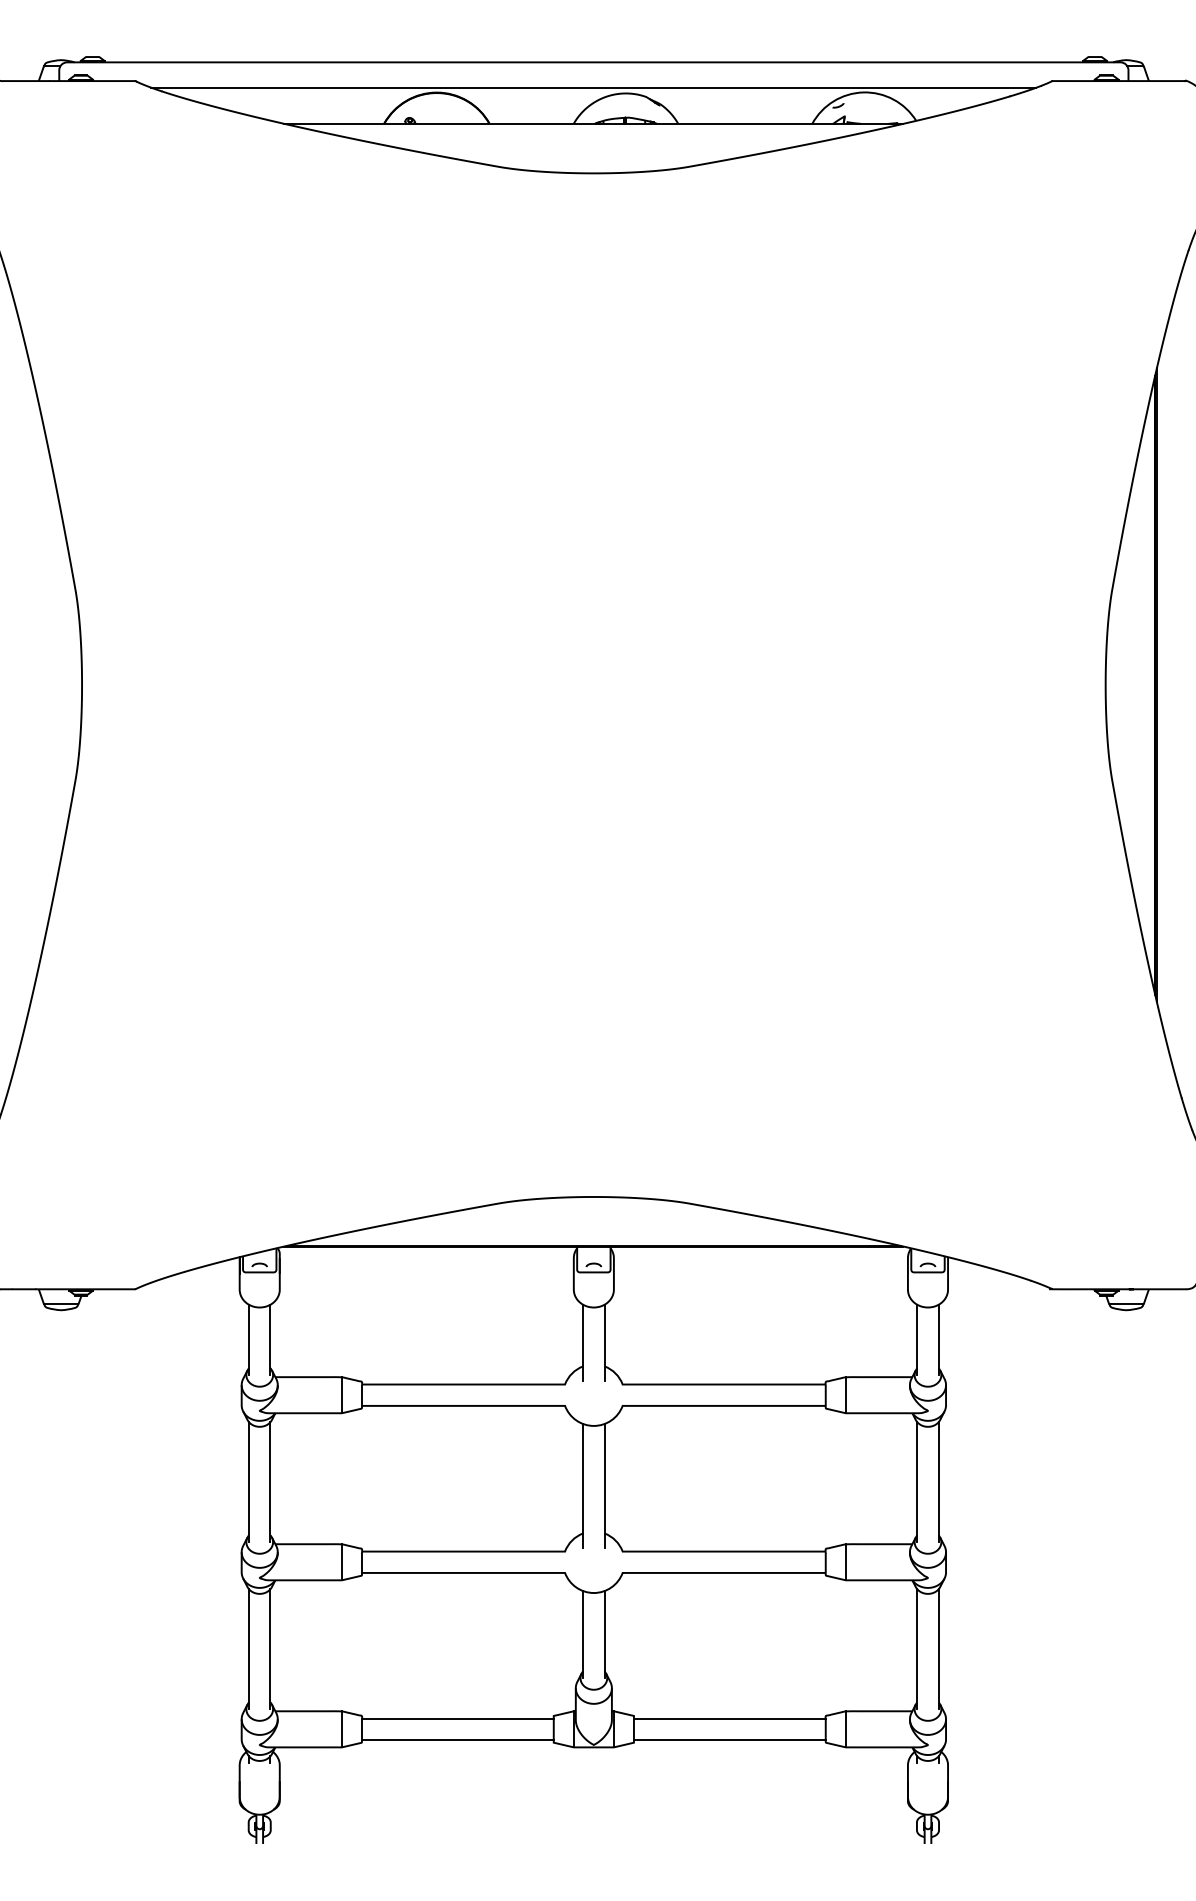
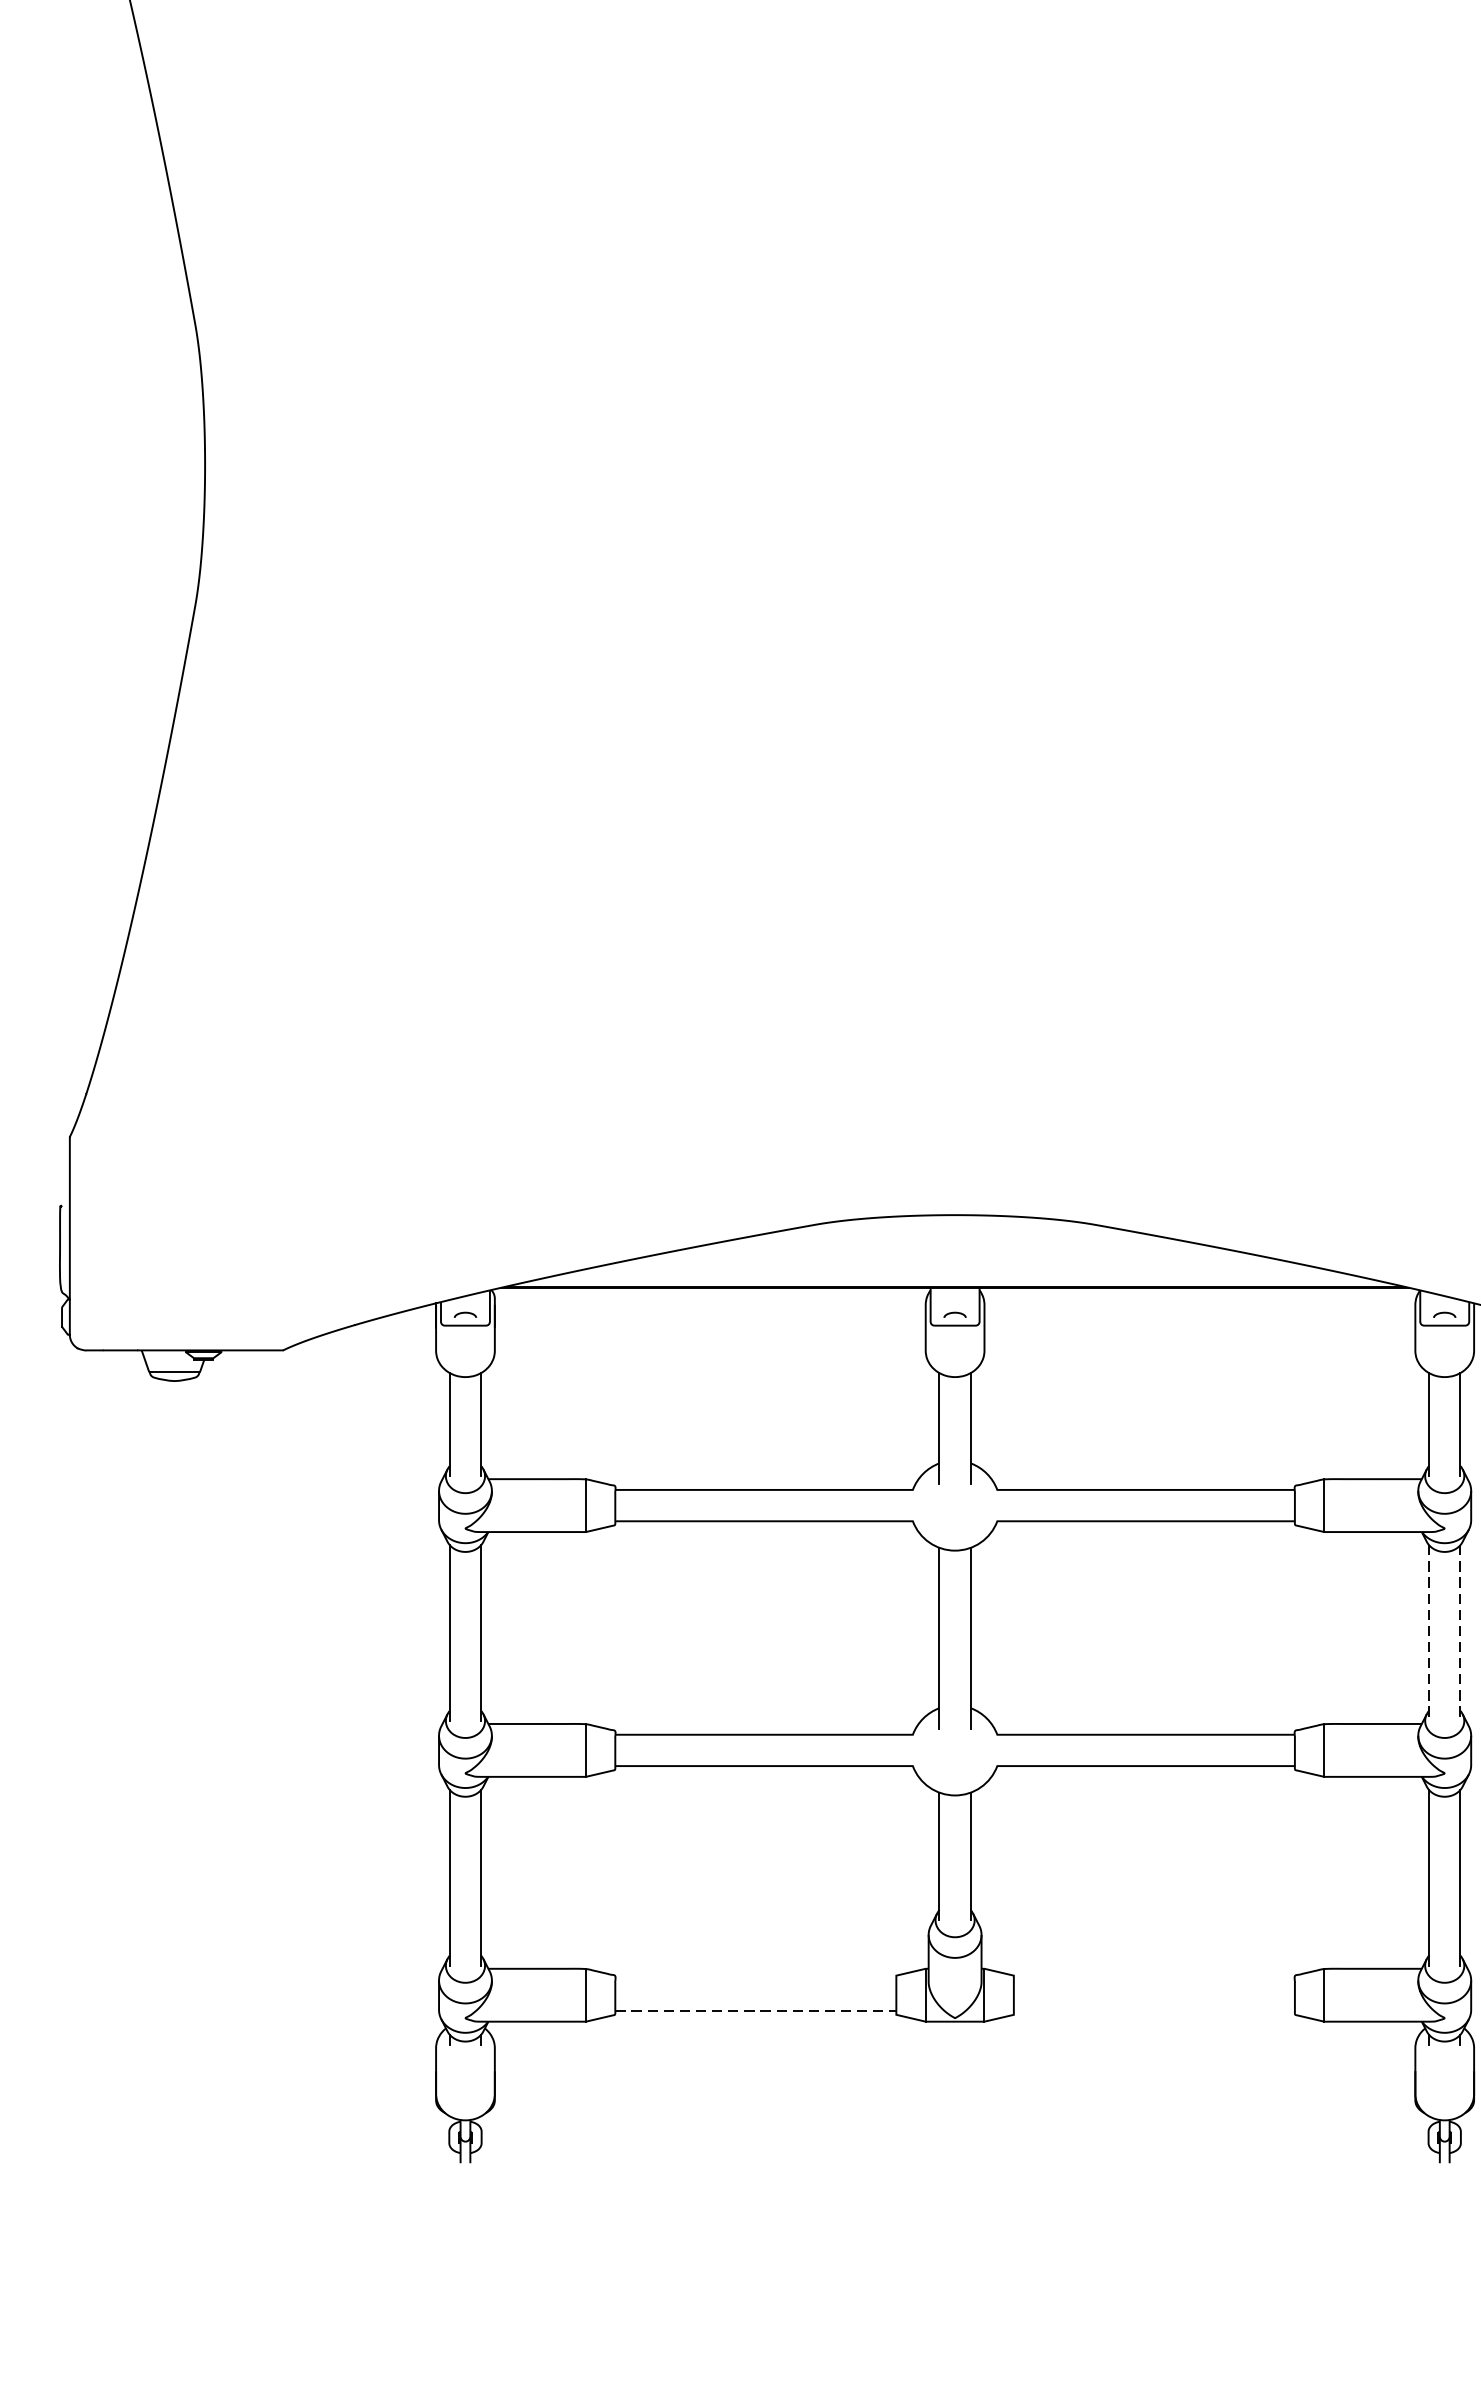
line: (917, 1482) -> (1429, 1633), solid -> dashed
line: (938, 1482) -> (1460, 1633), solid -> dashed
line: (457, 1718) -> (755, 1979), removed
line: (729, 1718) -> (1153, 1979), removed
line: (457, 1740) -> (755, 2011), solid -> dashed
line: (729, 1740) -> (1153, 2011), removed

